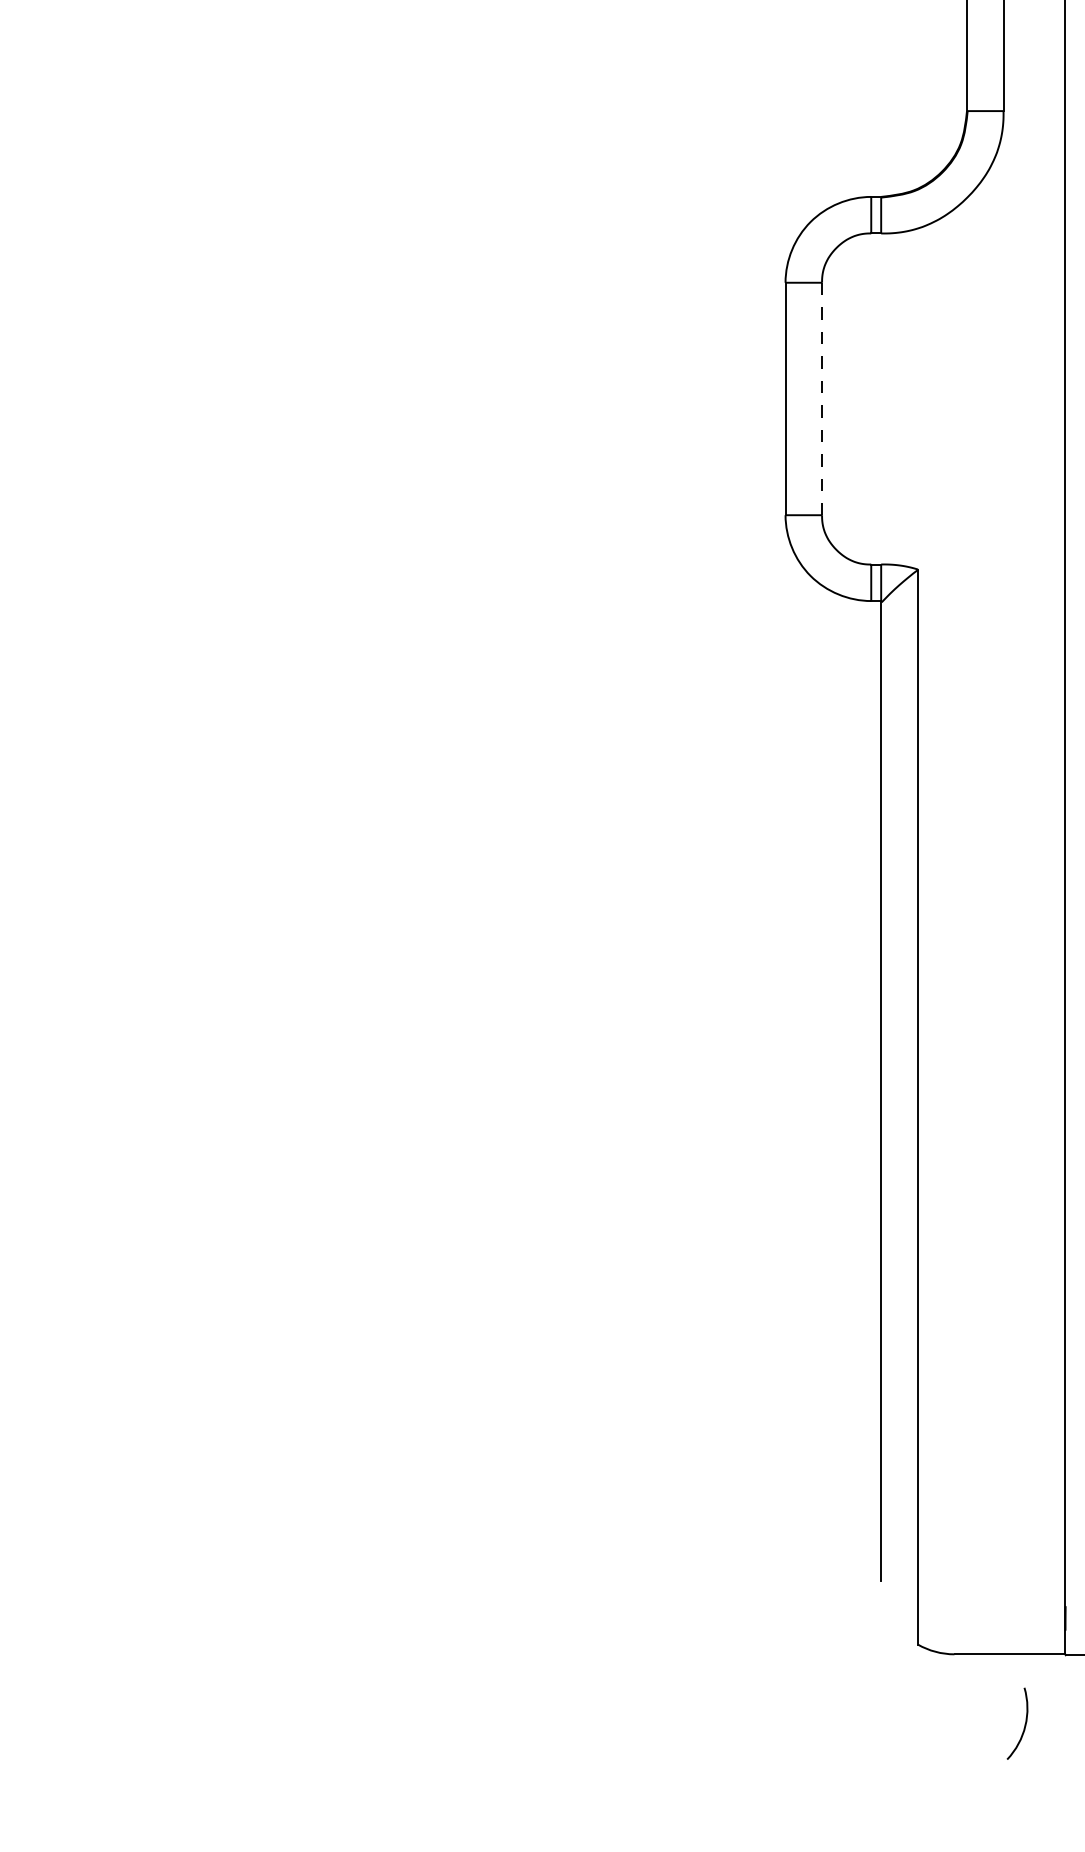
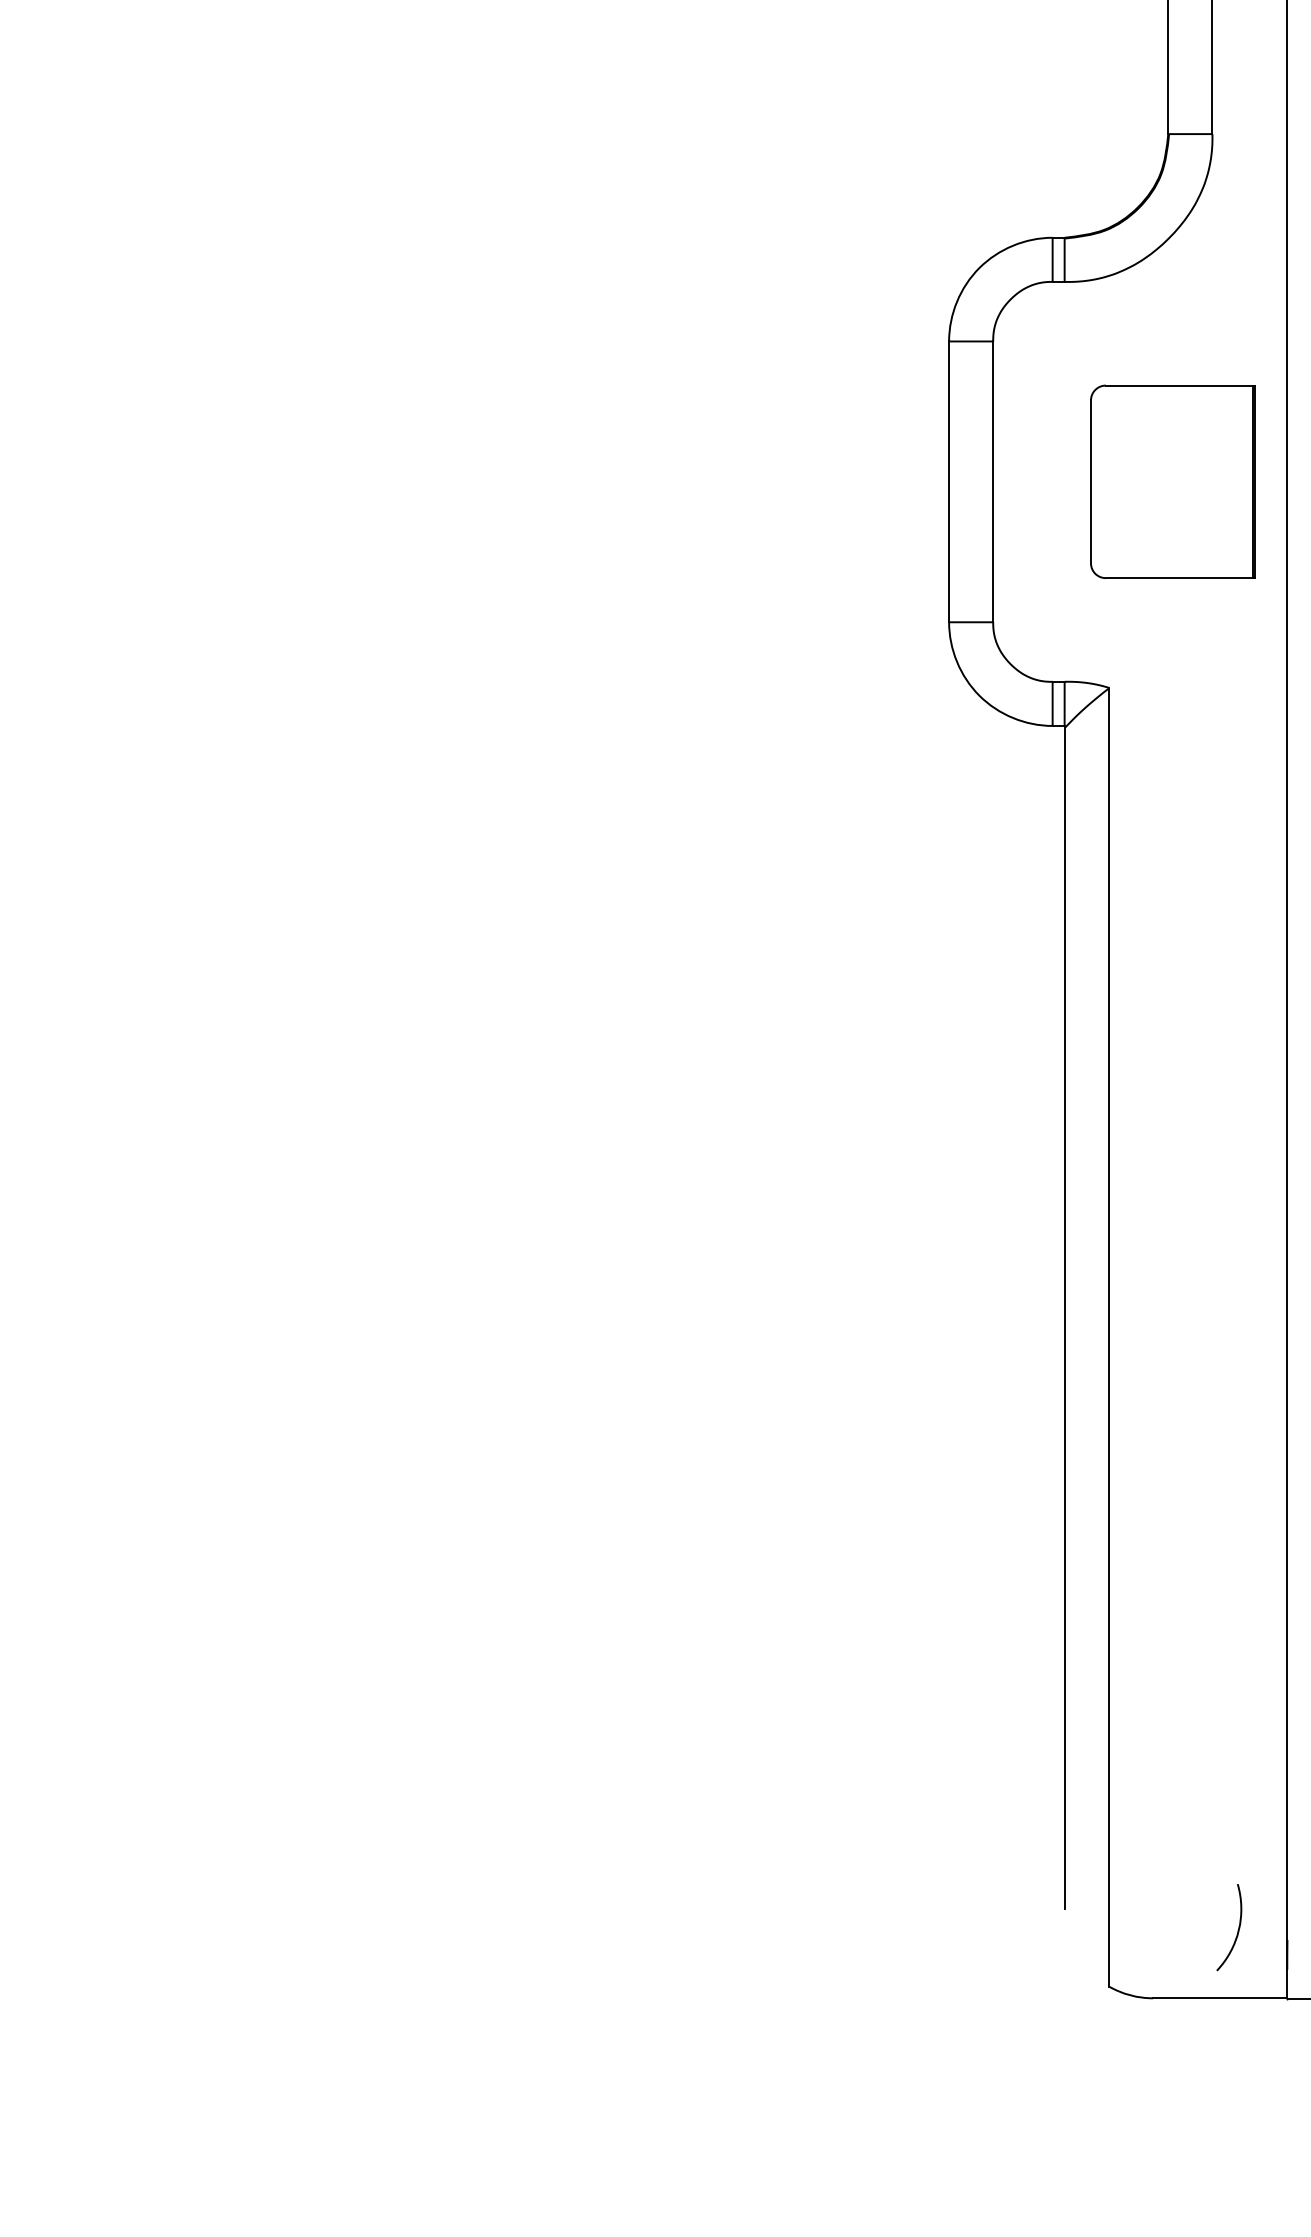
part: (970, 398) -> (1172, 481), added
line: (822, 399) -> (993, 482), dashed -> solid
curve: (1024, 1724) -> (1237, 1928), moved

